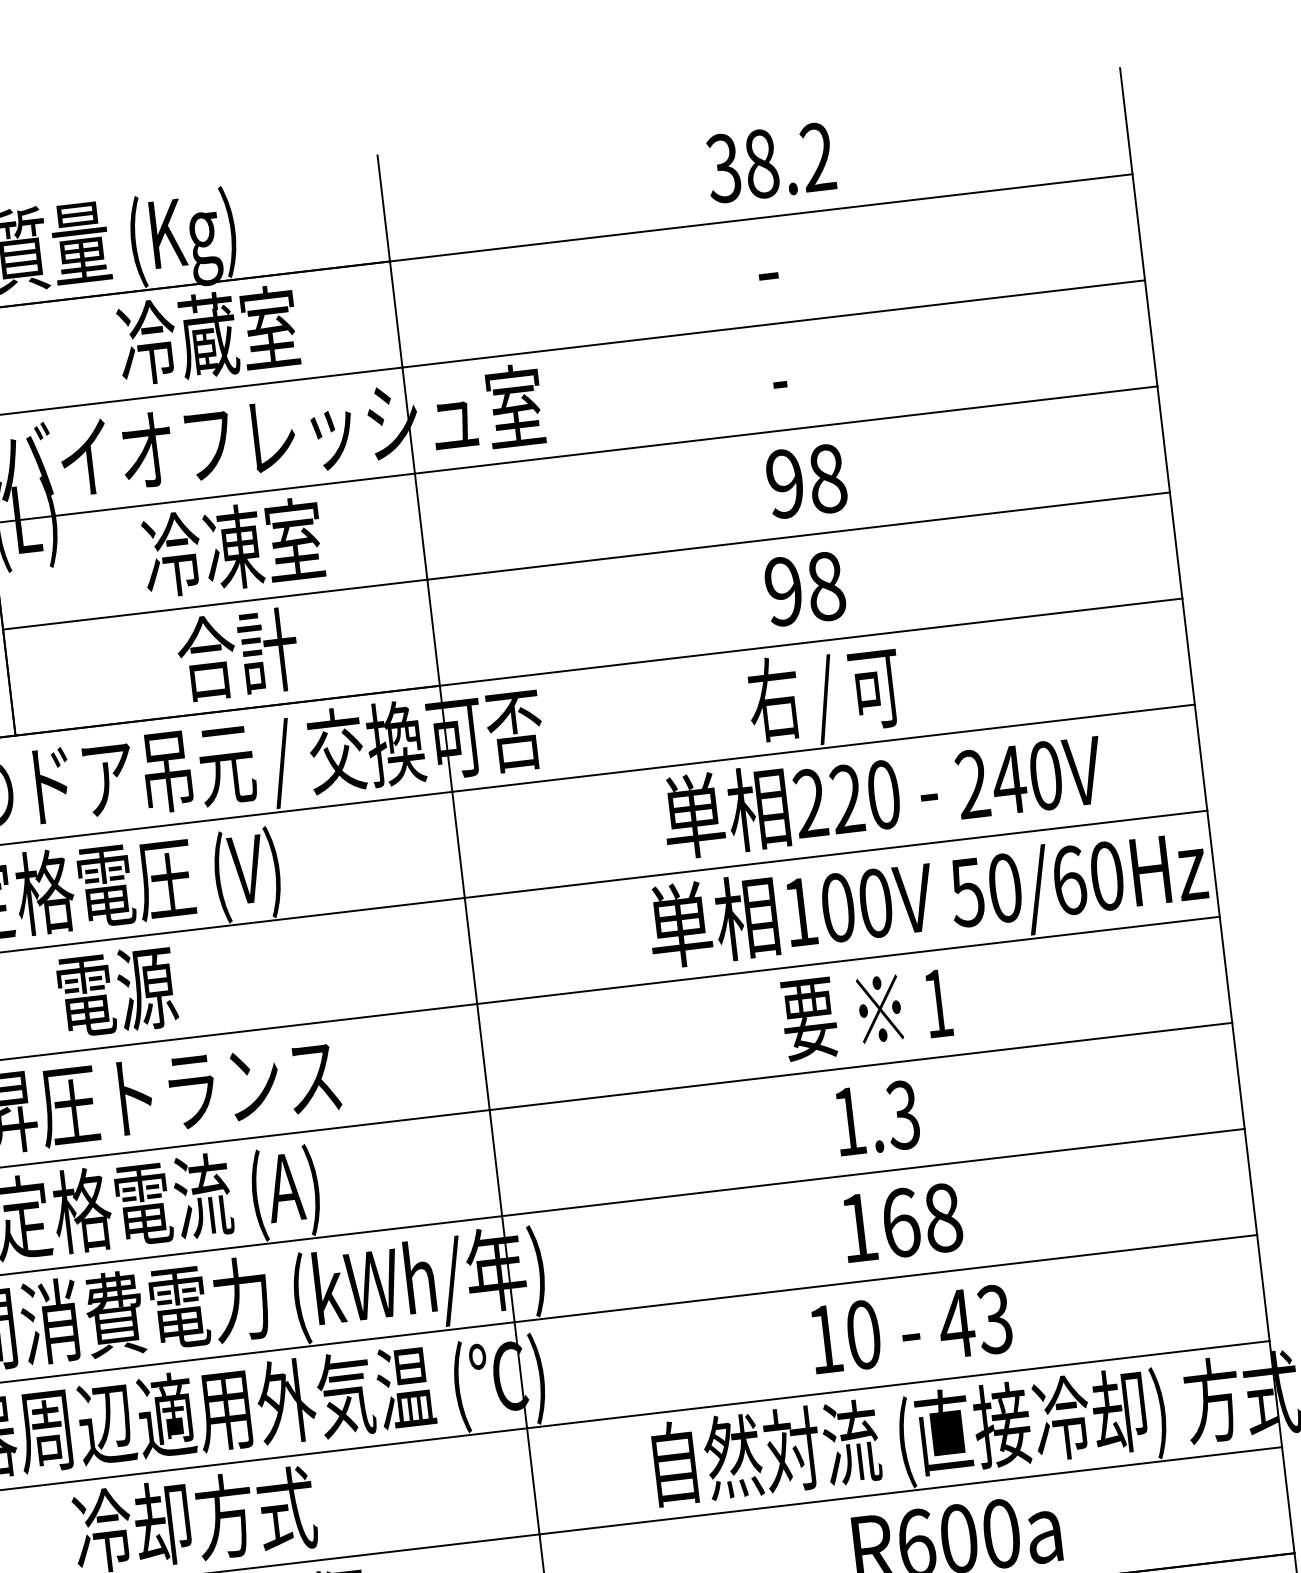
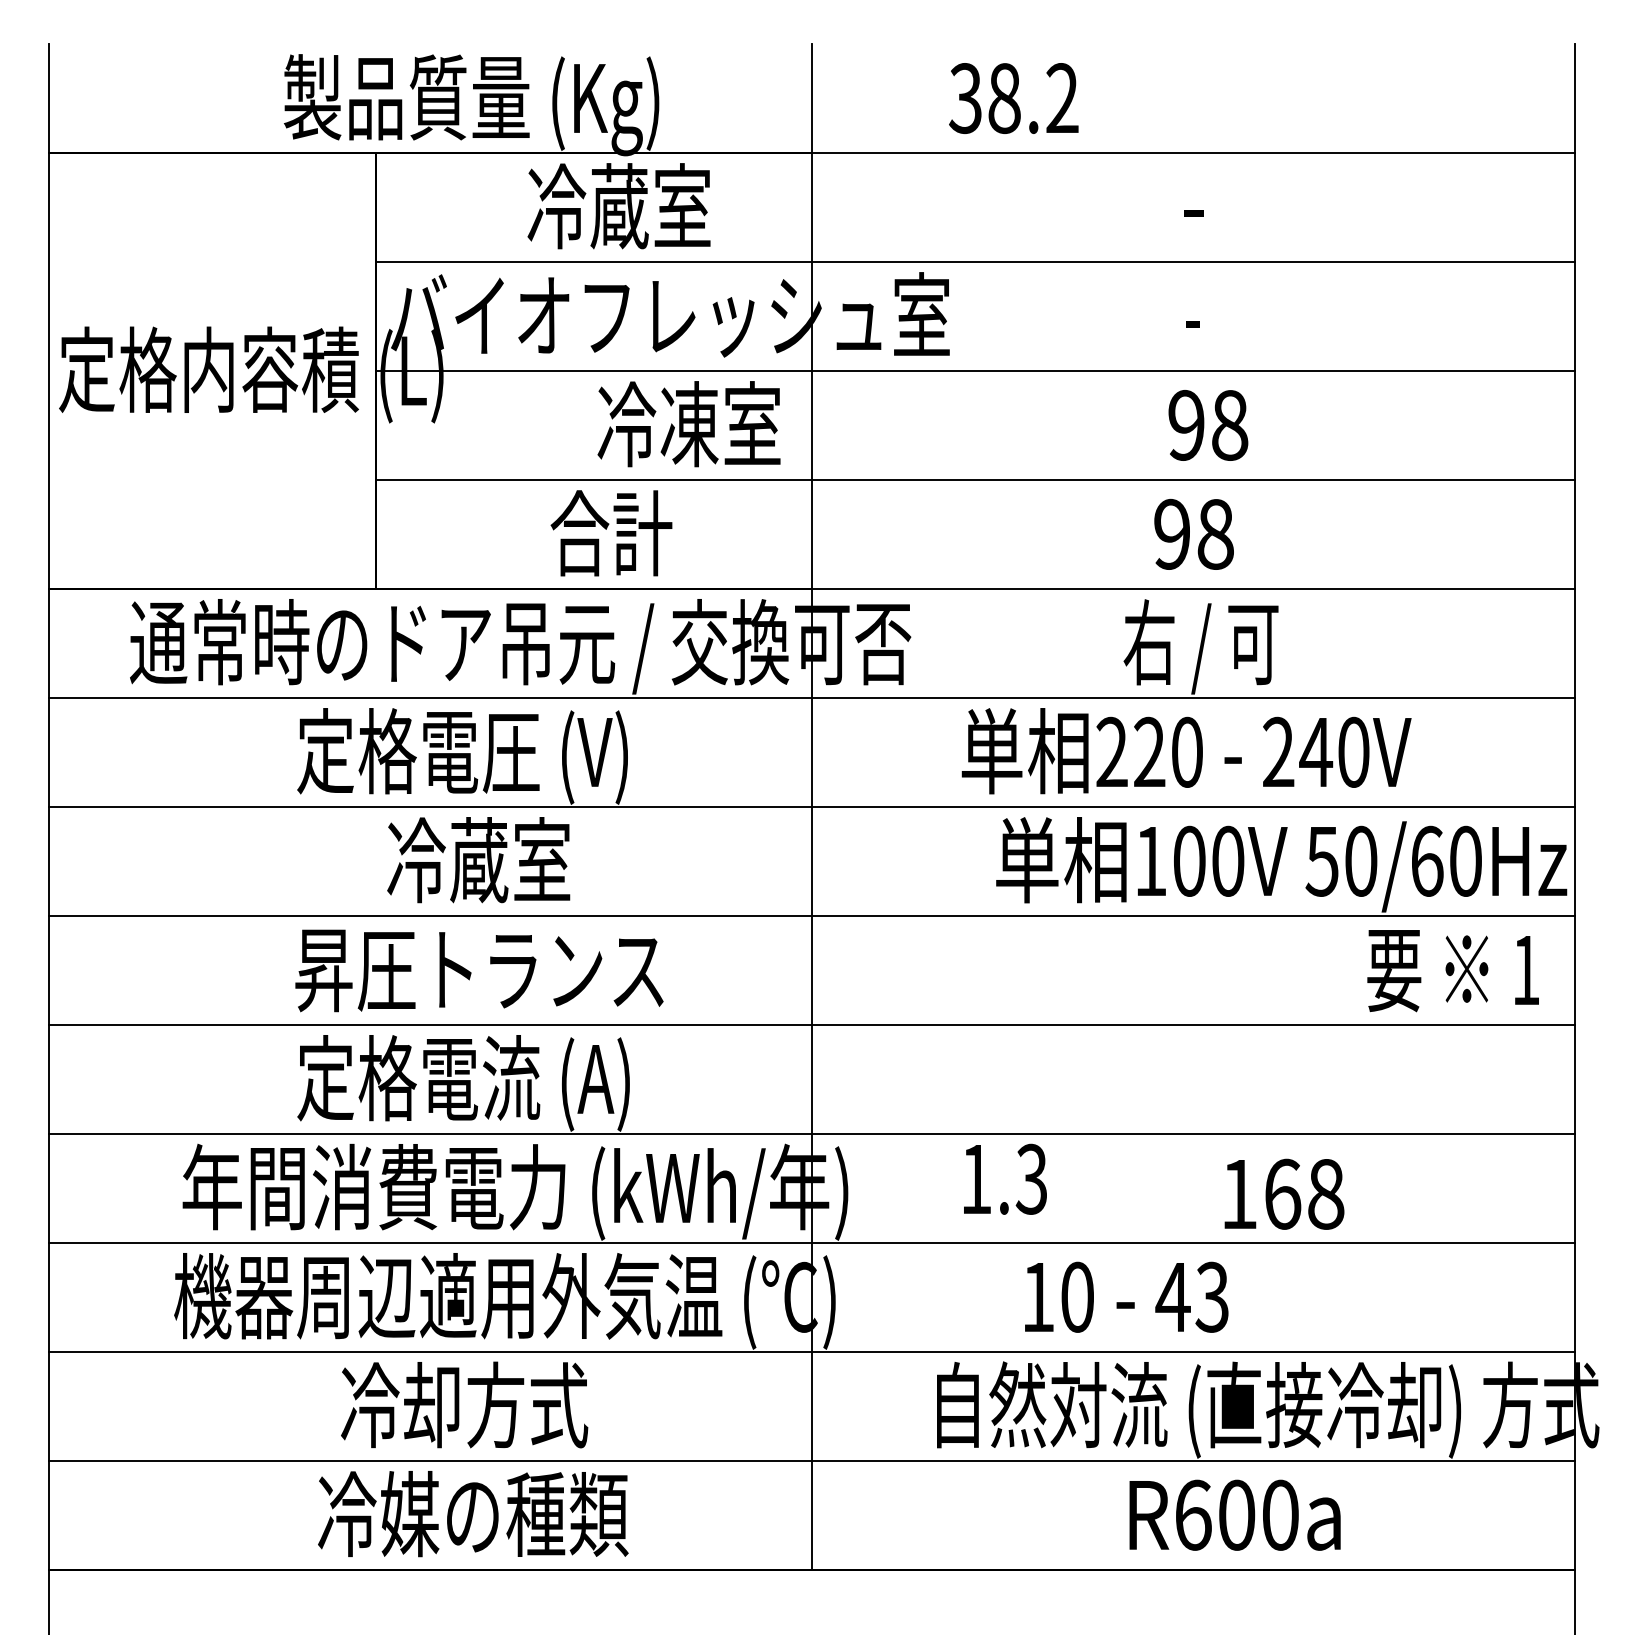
text: (770, 162) -> (1013, 98), moved
text: (232, 547) -> (688, 424), moved
text: (882, 794) -> (1186, 751), moved
text: (145, 988) -> (478, 860), 電源 -> 冷蔵室
text: (866, 1013) -> (1452, 971), moved
text: (877, 1117) -> (1005, 1178), moved
text: (902, 1221) -> (1284, 1193), moved
text: (911, 1328) -> (1126, 1296), moved

